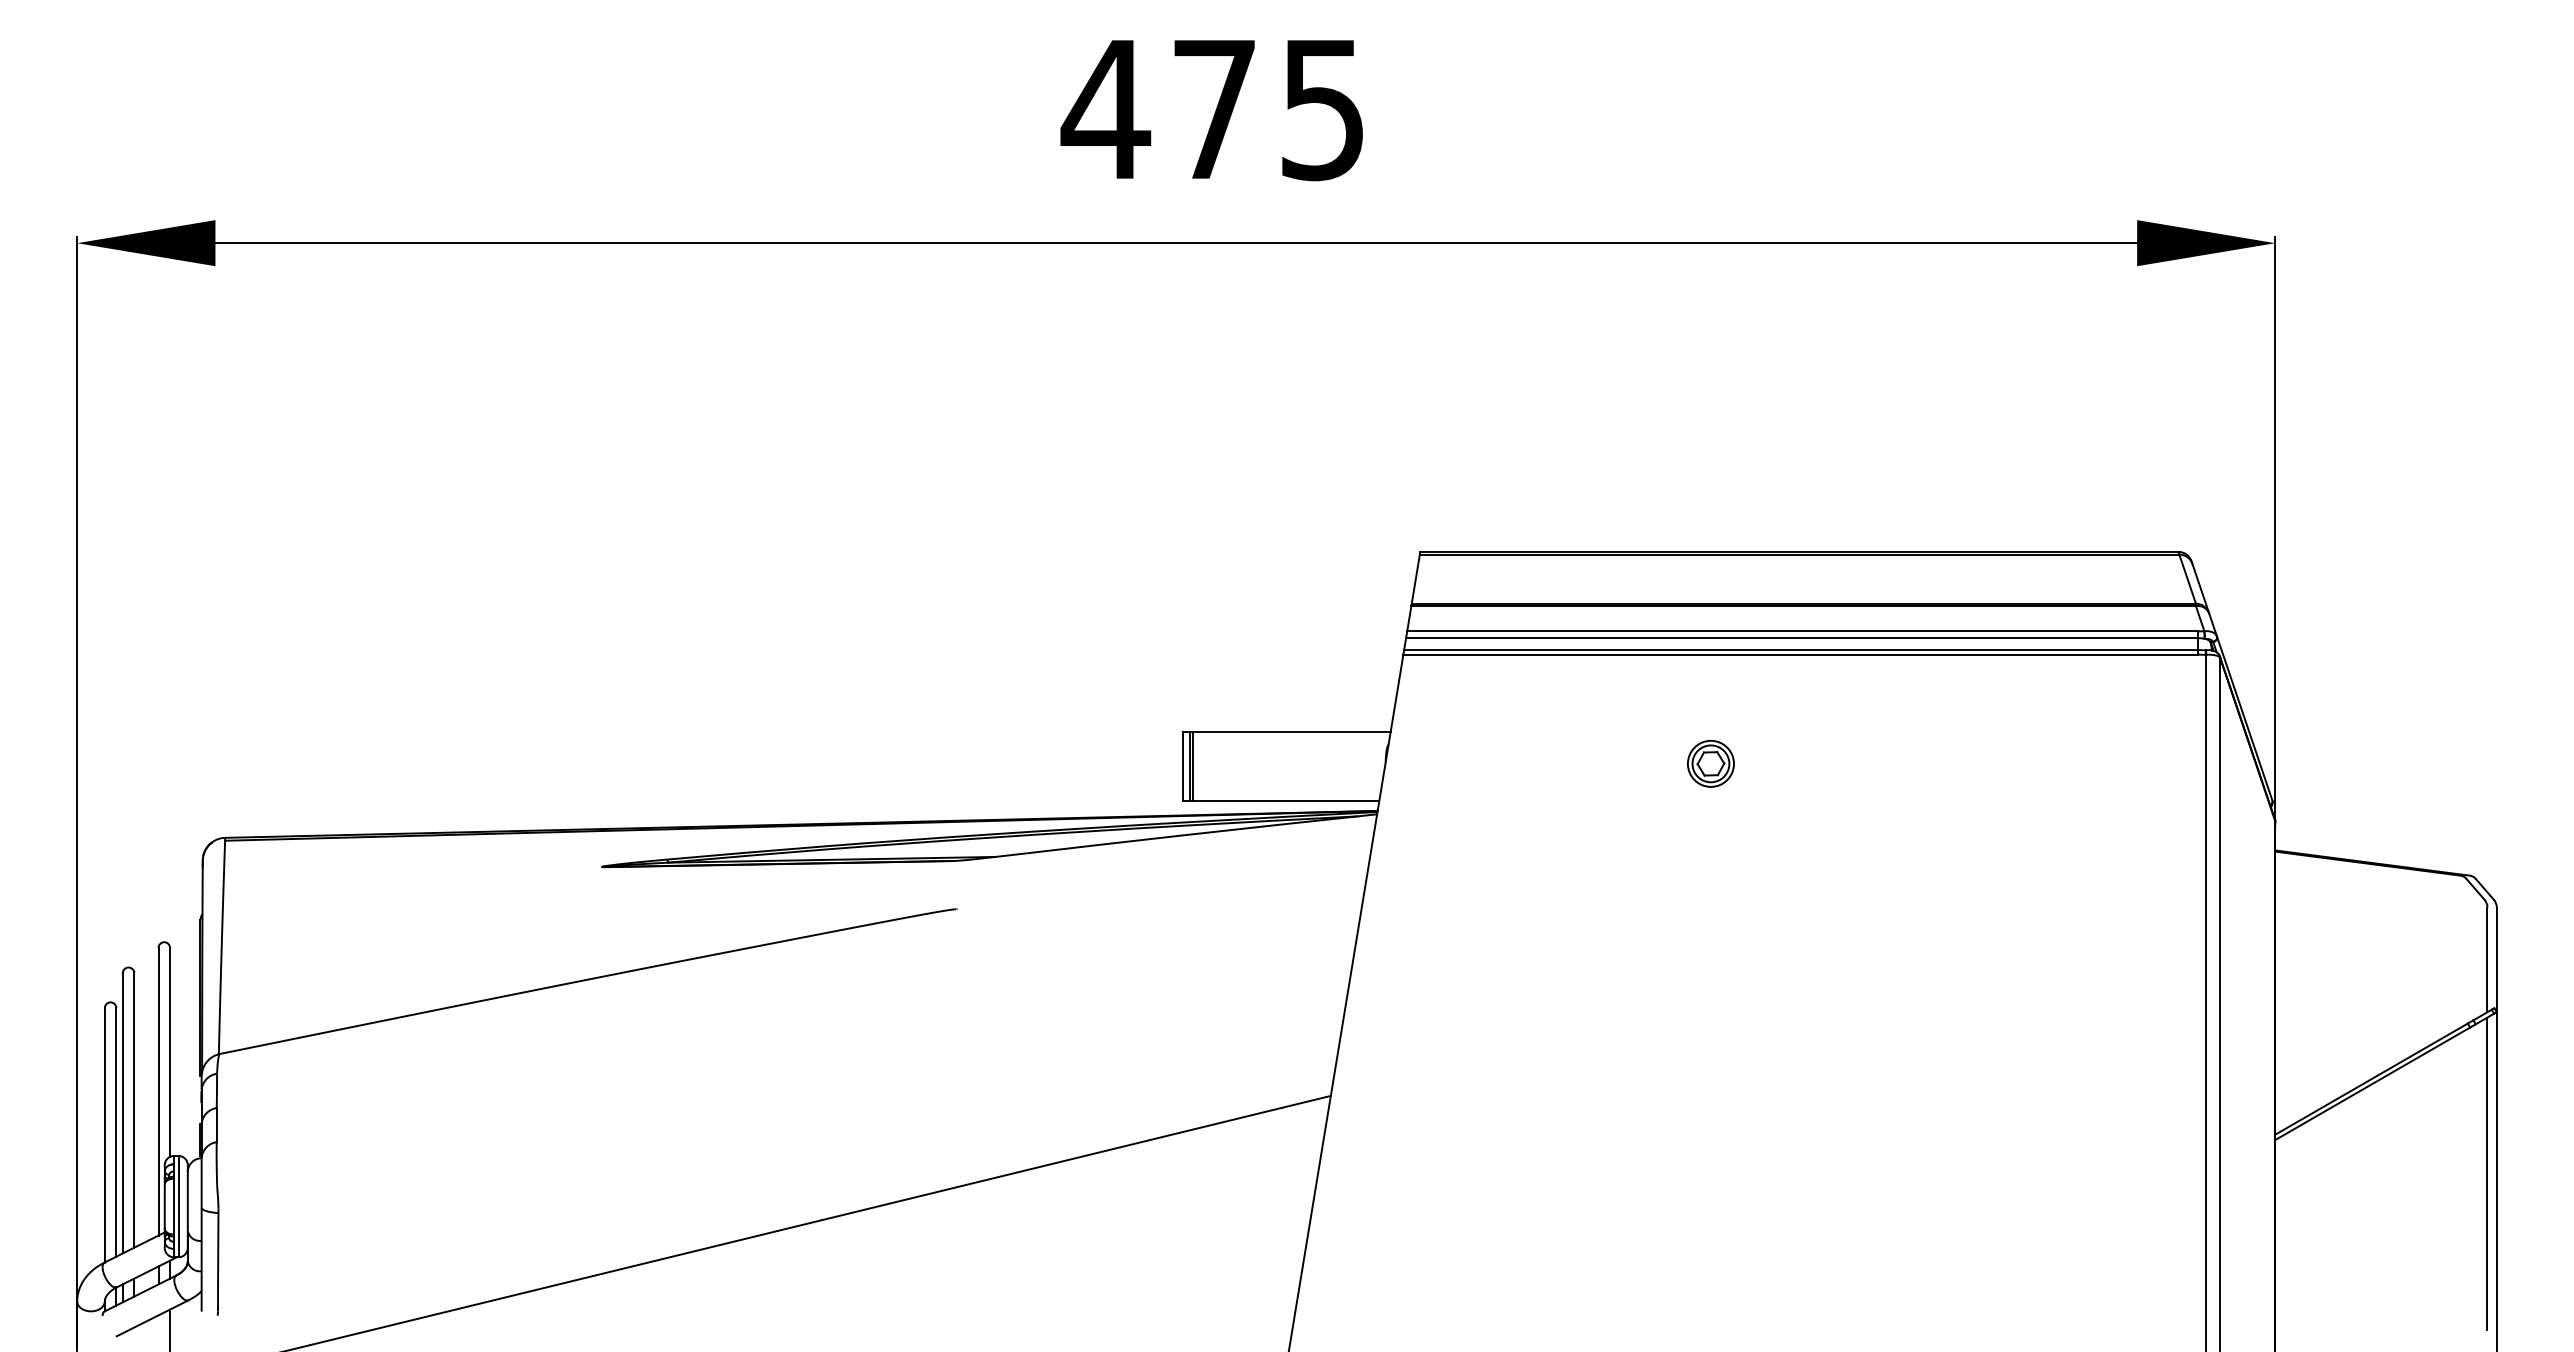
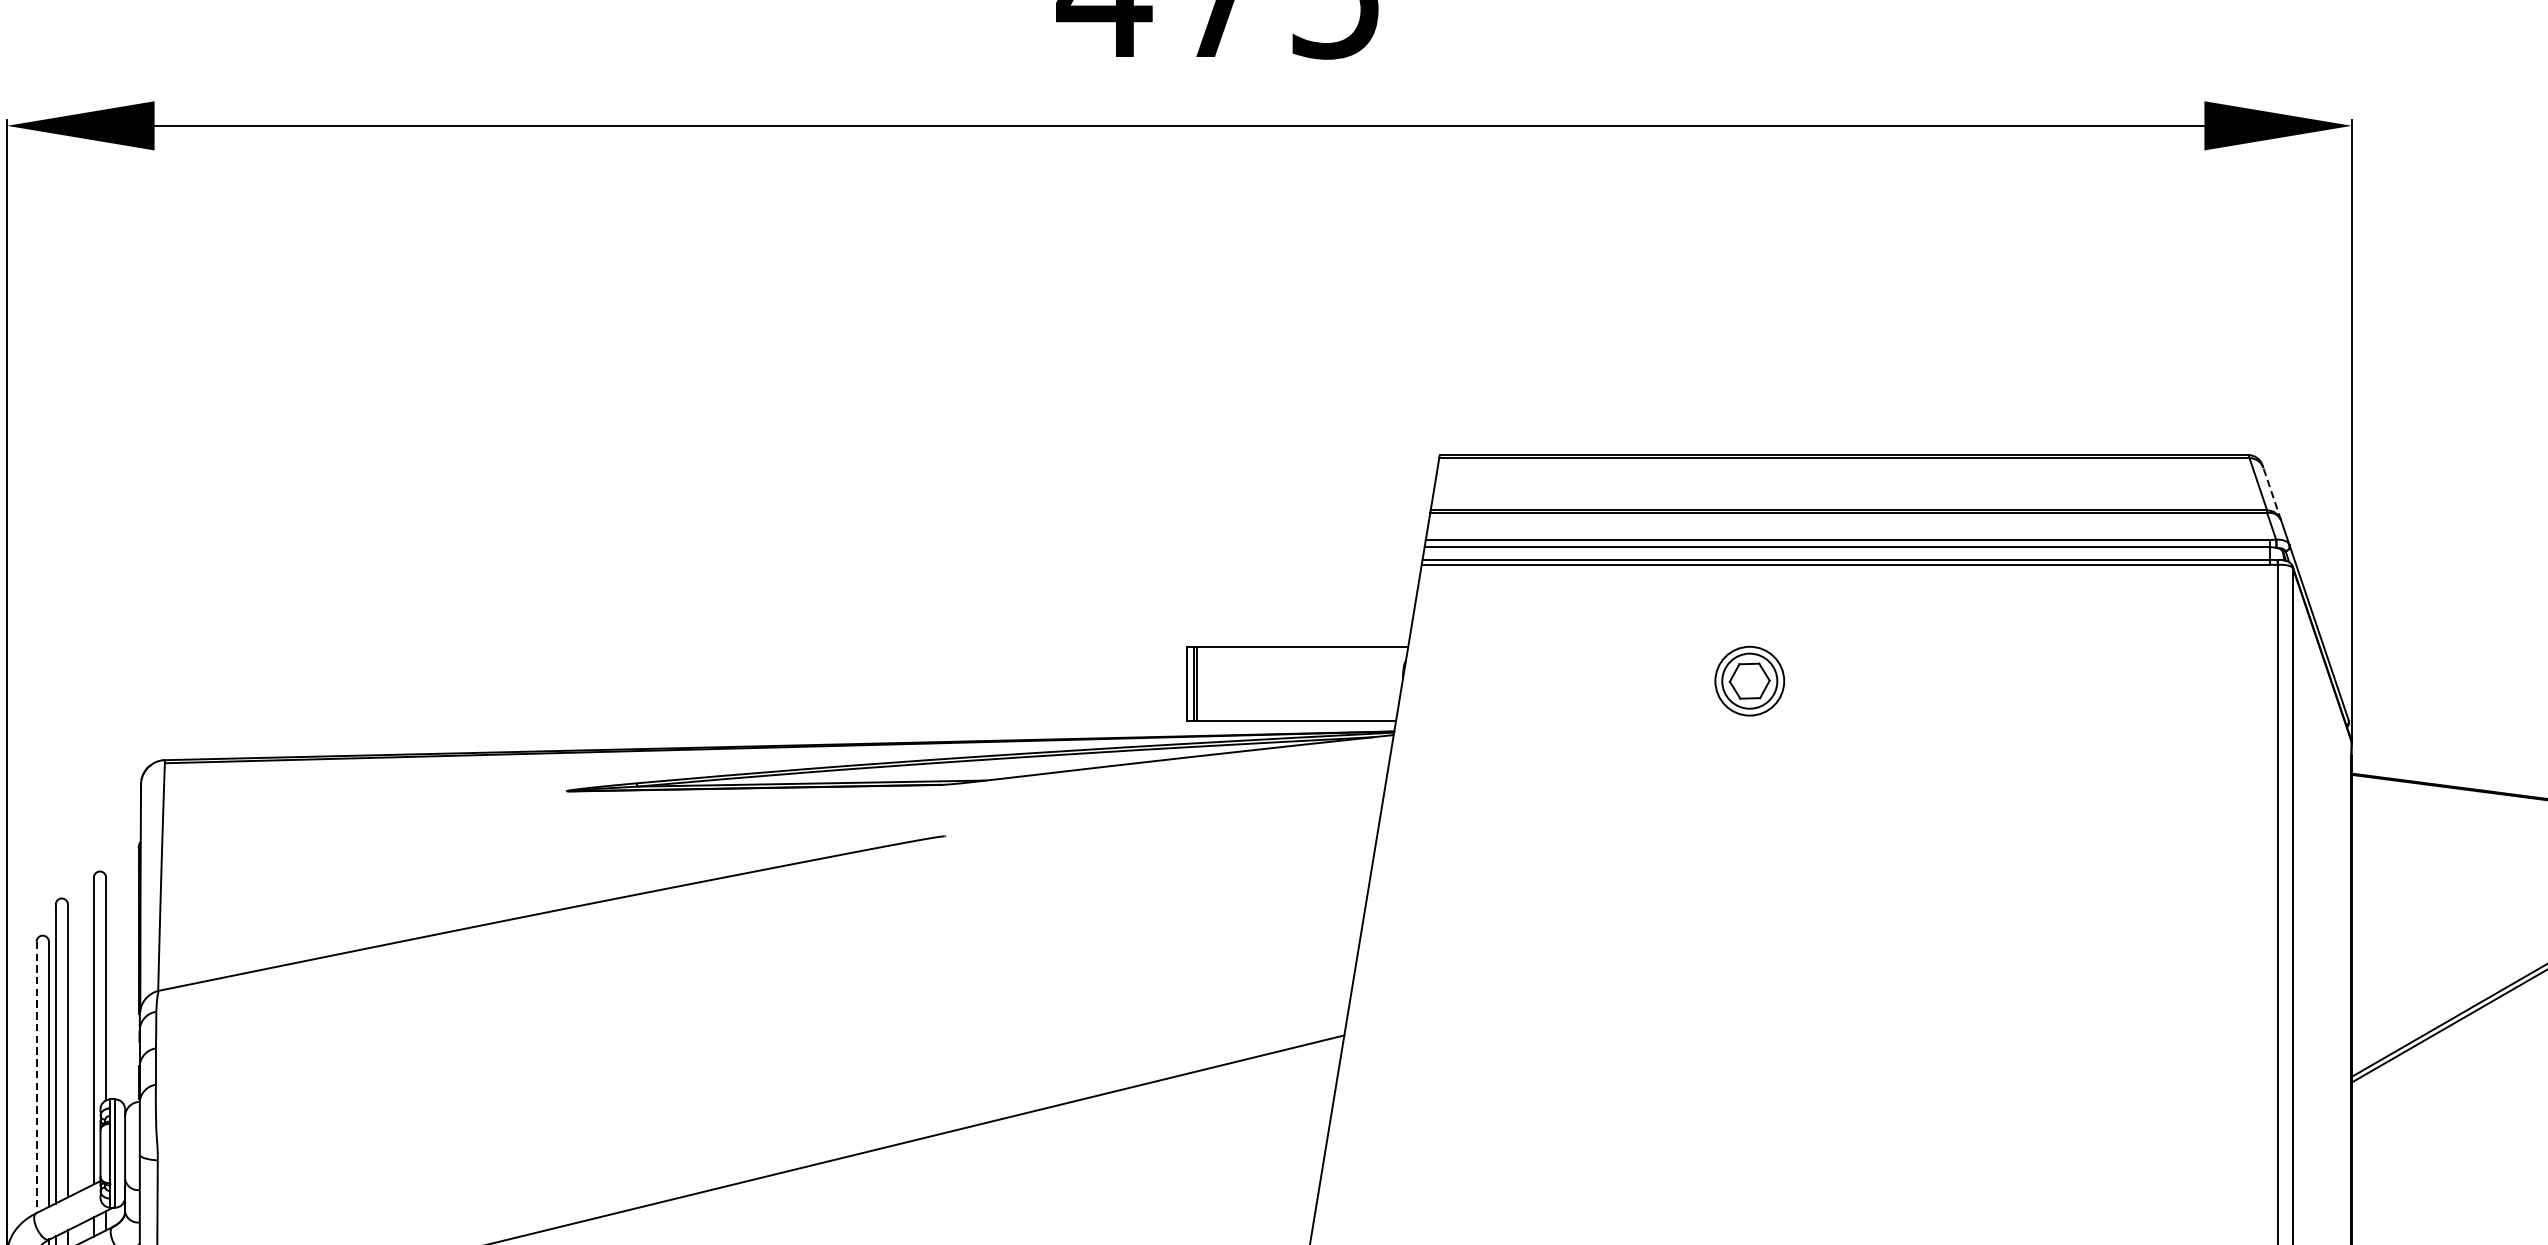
line: (2200, 588) -> (2272, 494), solid -> dashed
part: (1710, 763) -> (1749, 680), size x1.4
line: (104, 1135) -> (36, 1077), solid -> dashed

